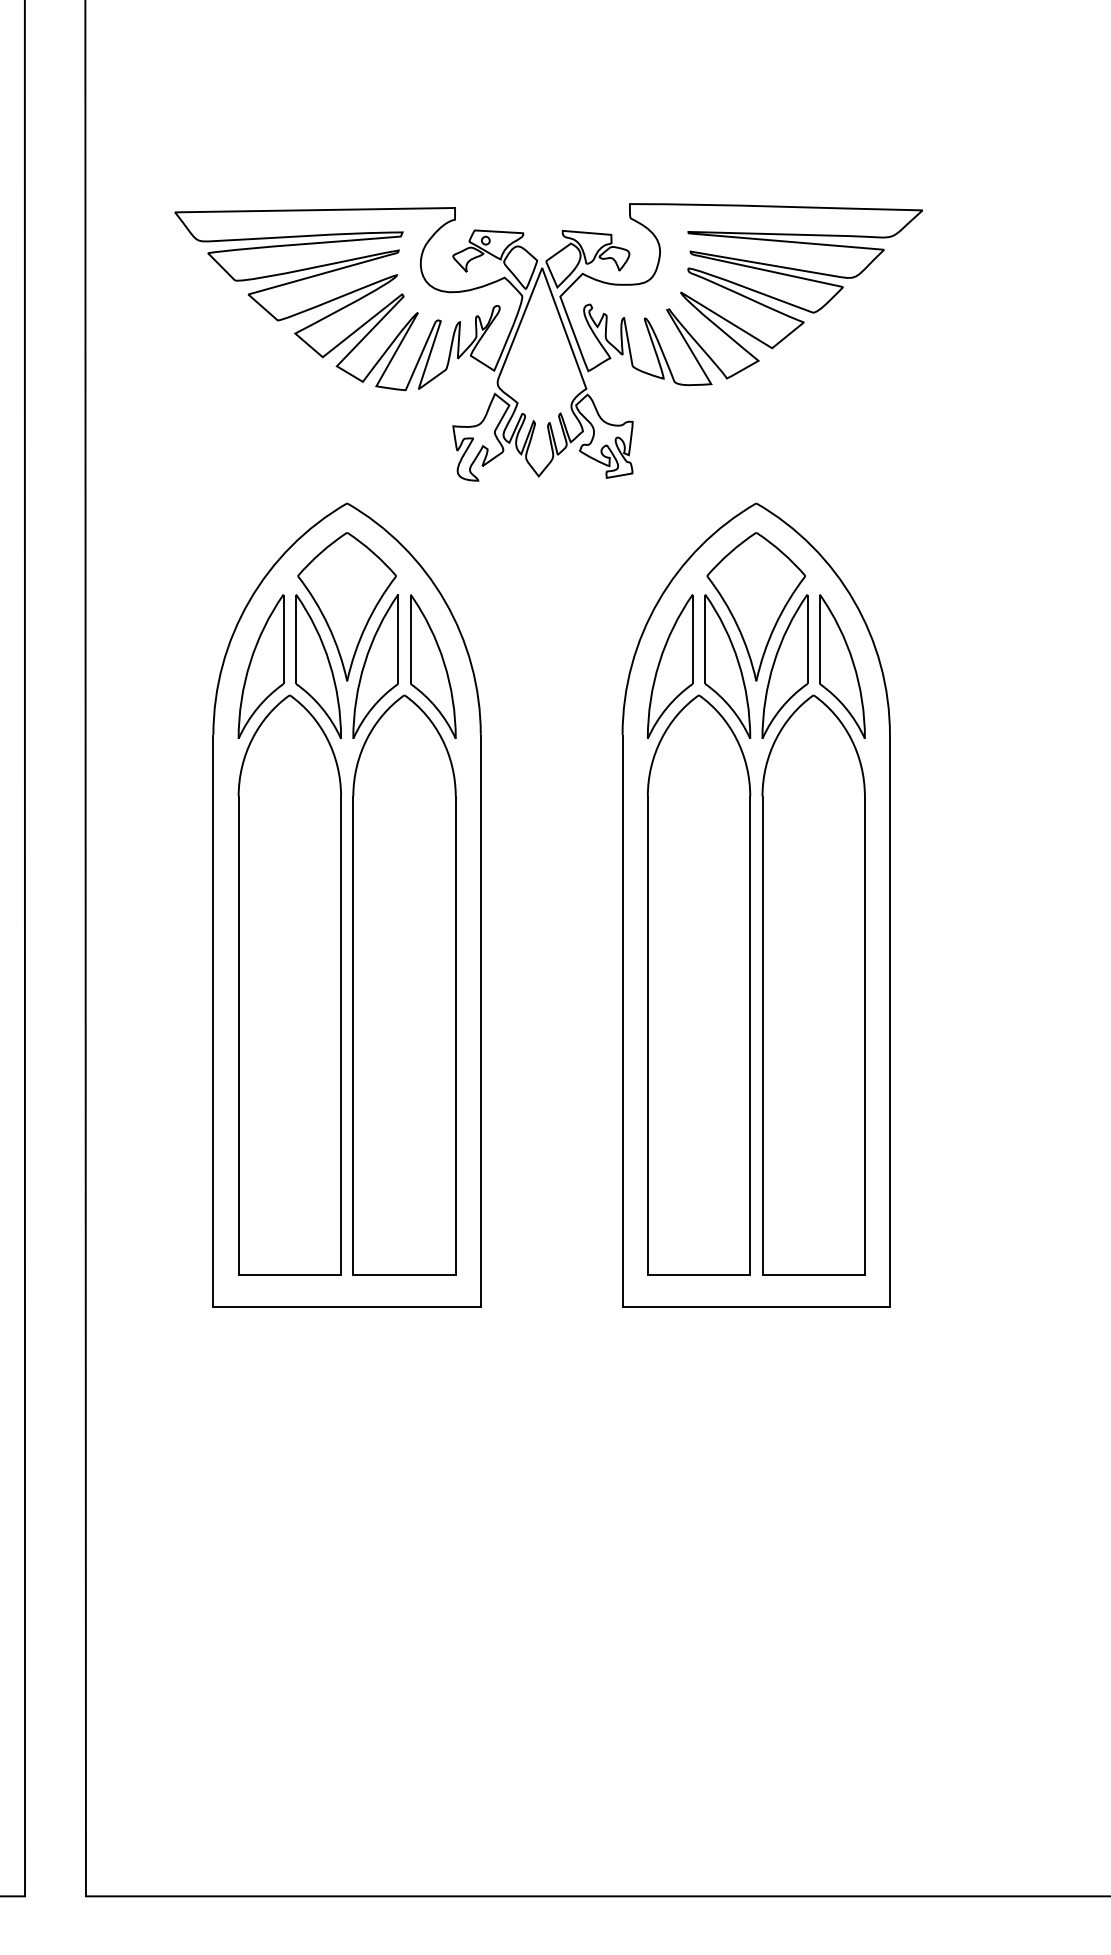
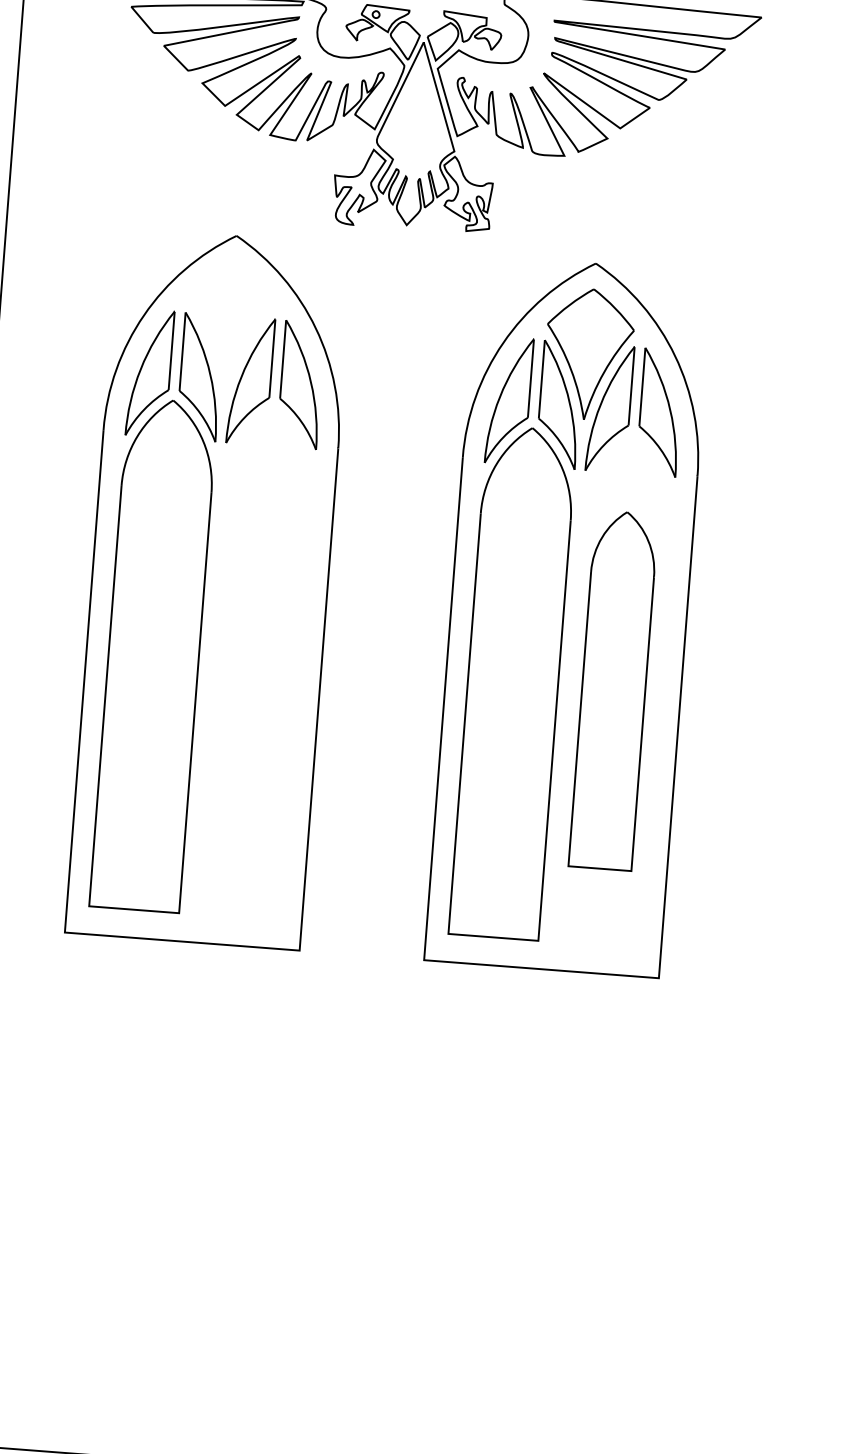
part: (346, 606) -> (229, 326), removed
part: (404, 984) -> (254, 662), removed
part: (813, 984) -> (613, 689), size x0.7

